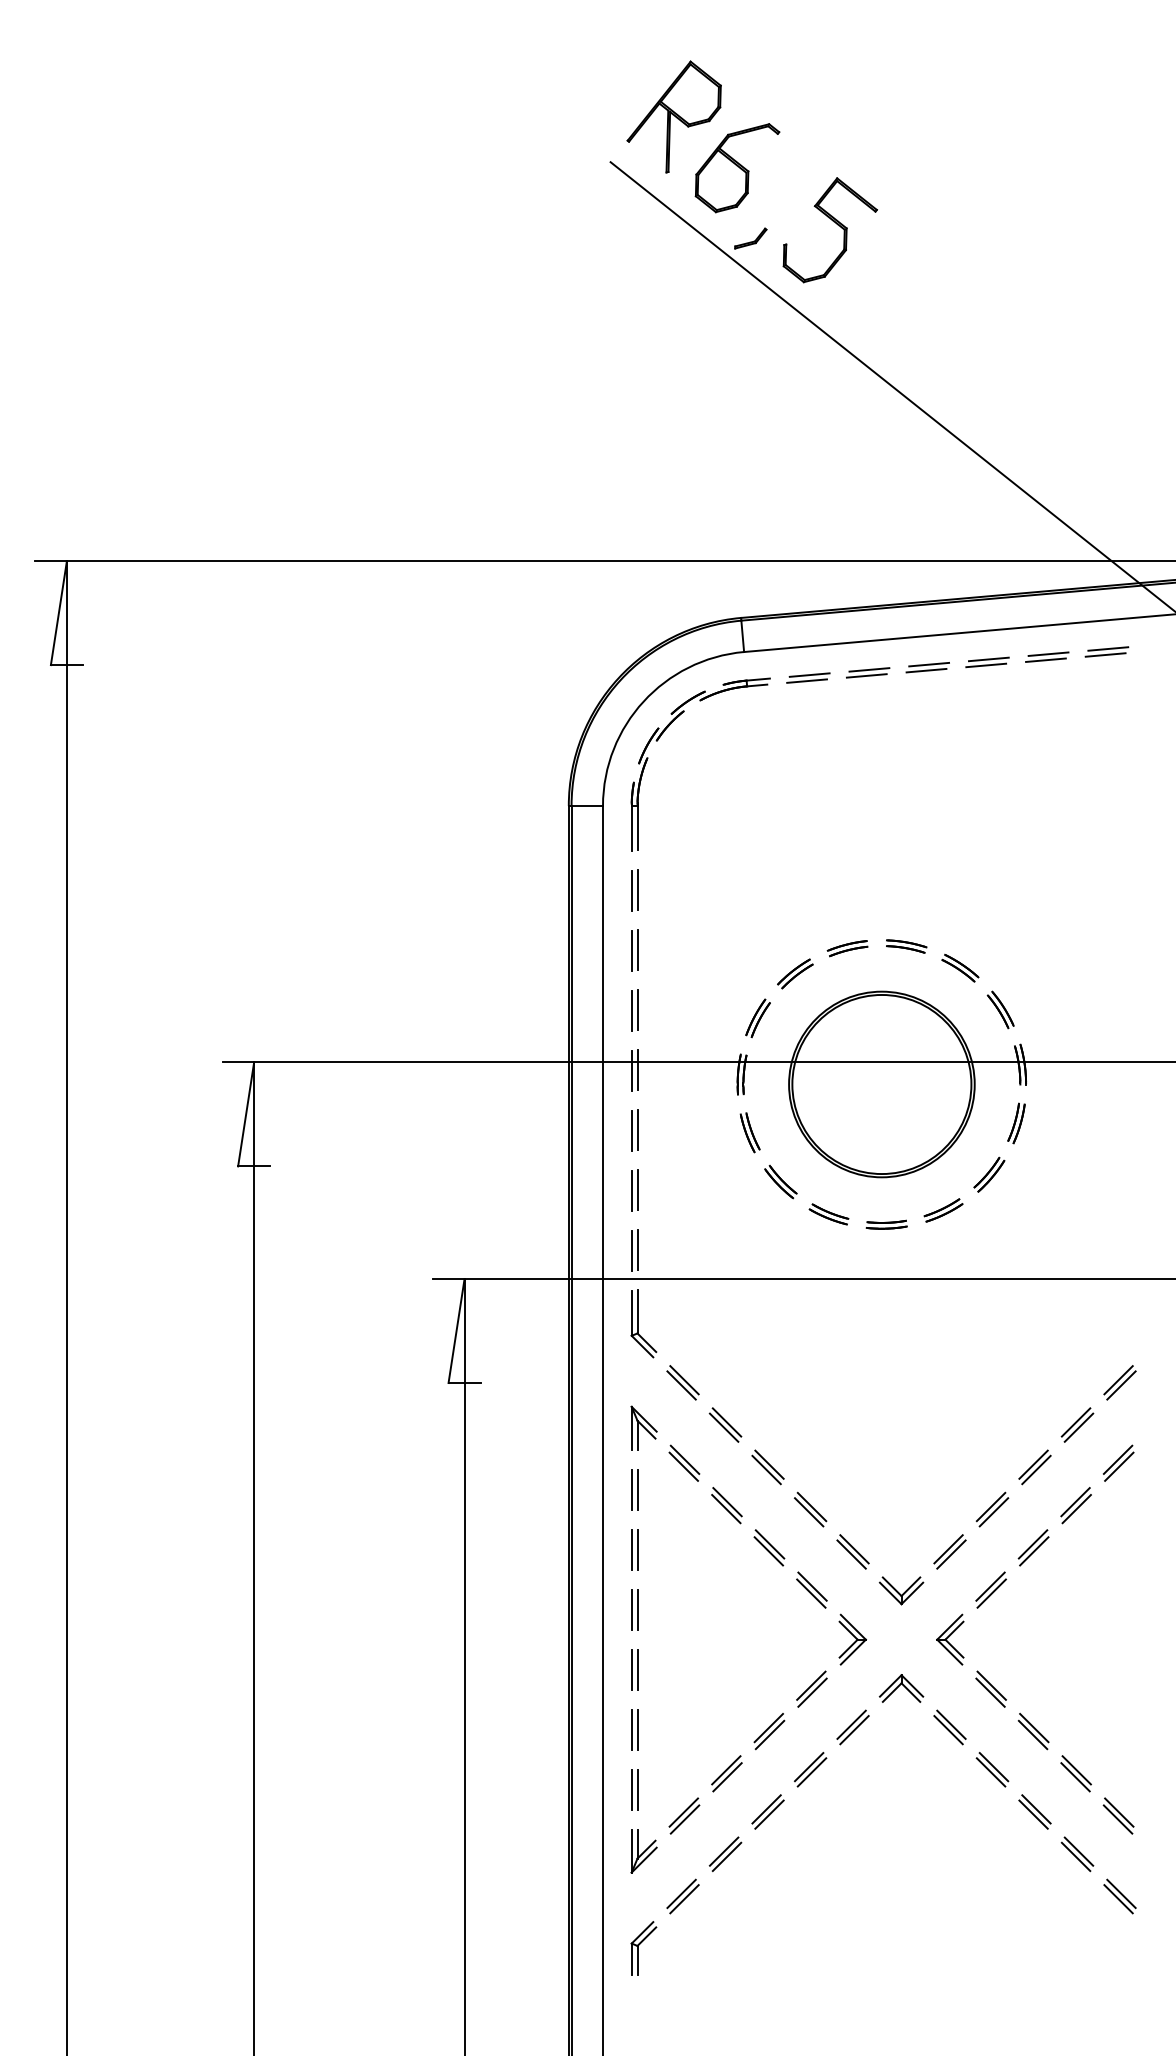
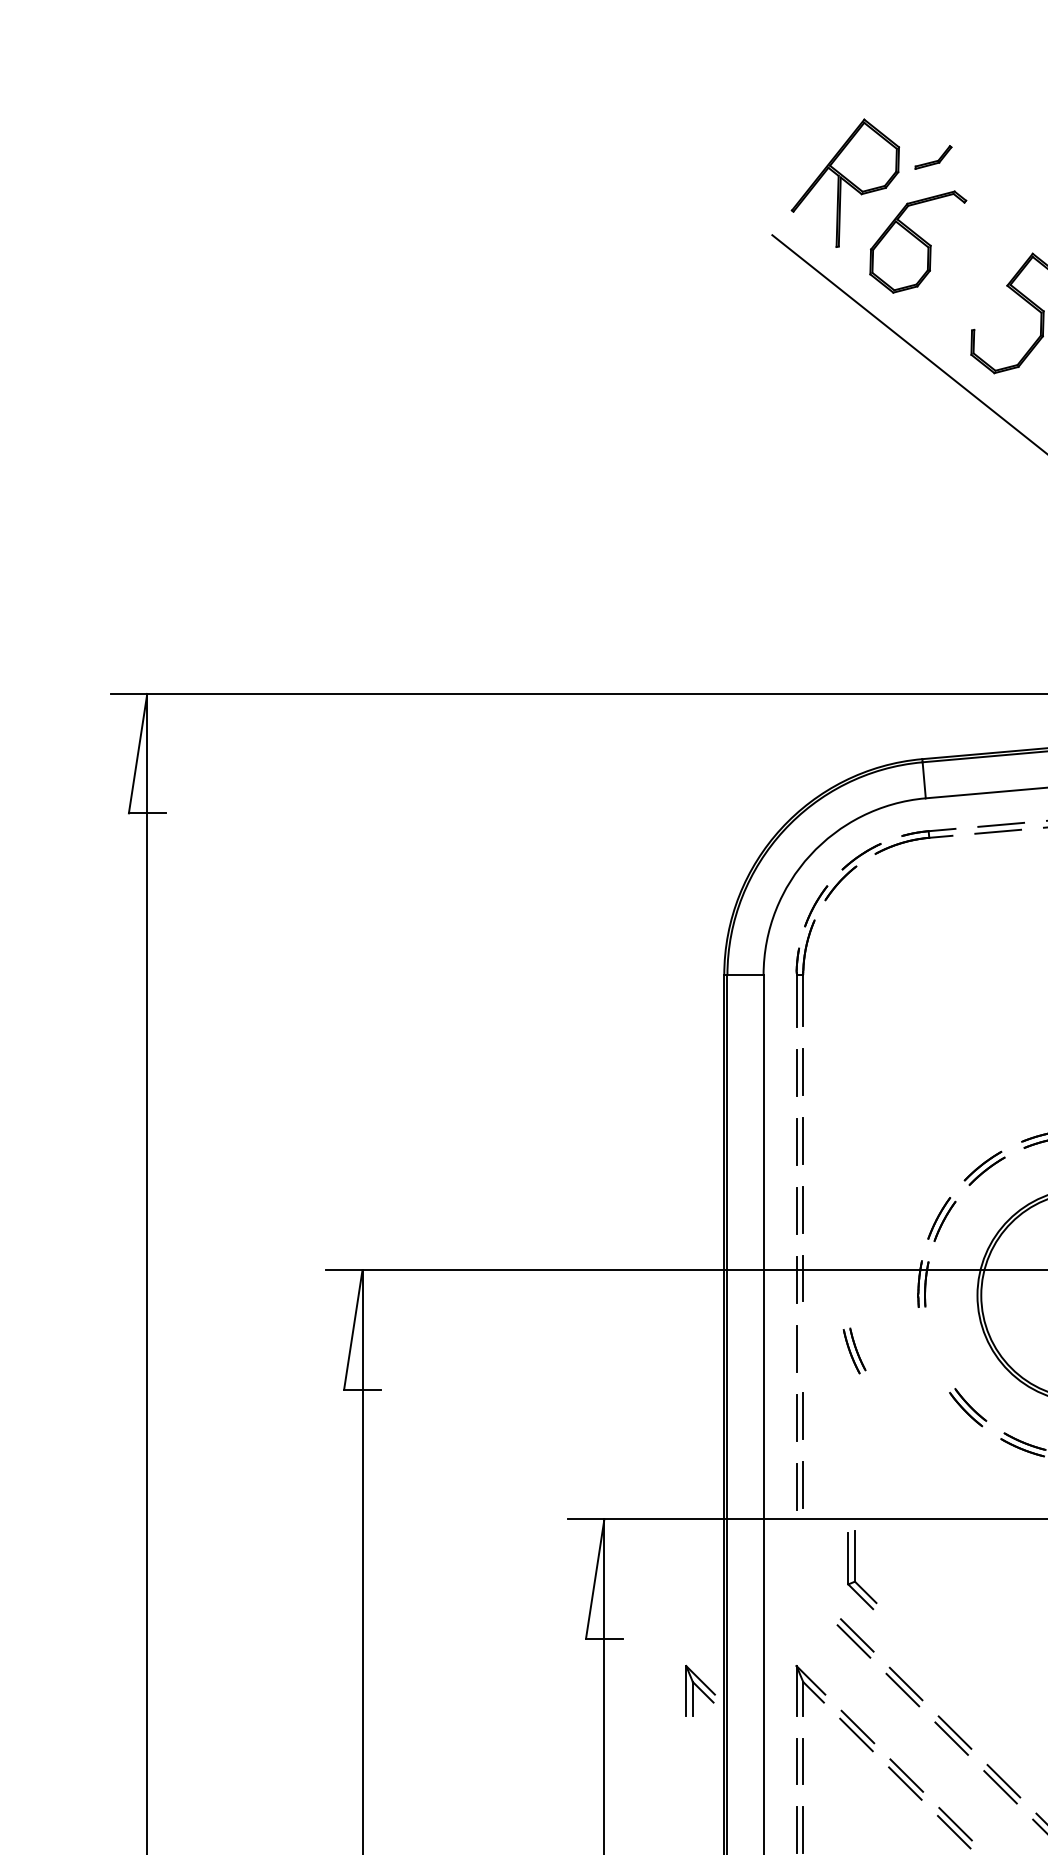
part: (750, 238) -> (933, 157), moved
line: (637, 1129) -> (803, 1347), removed
part: (749, 1132) -> (853, 1350), moved
part: (643, 1323) -> (861, 1570), moved
part: (547, 1427) -> (699, 1689), added

